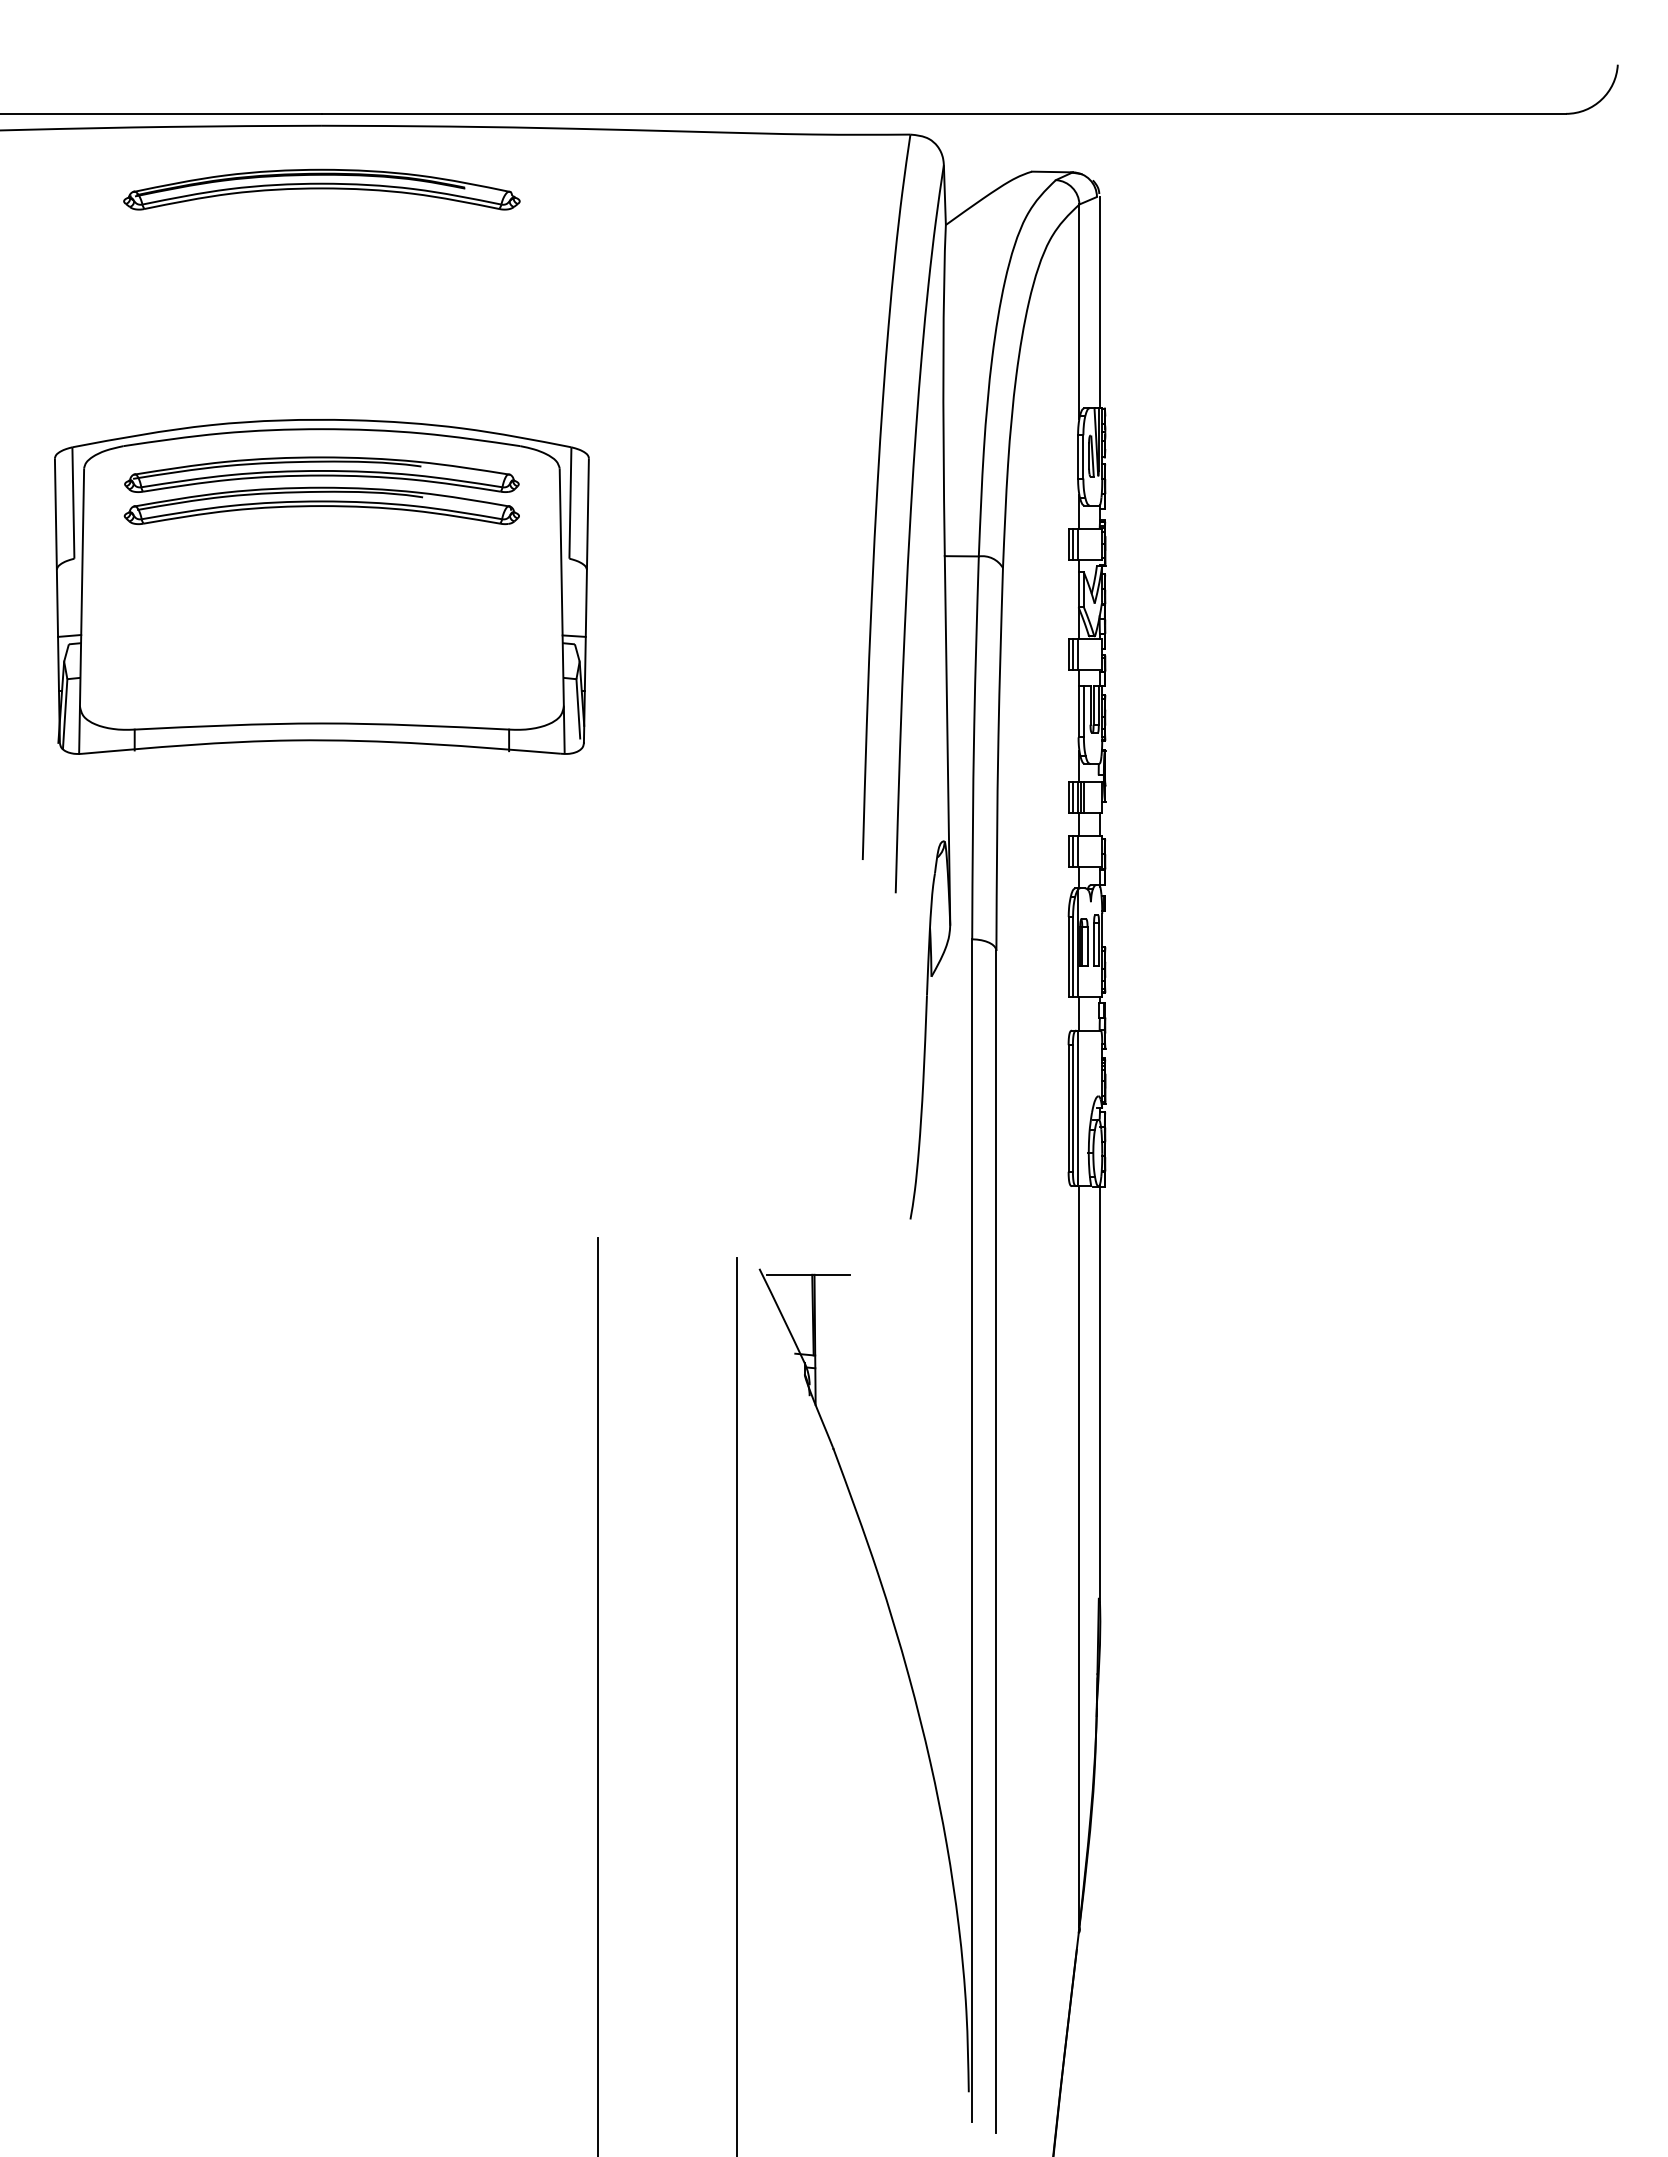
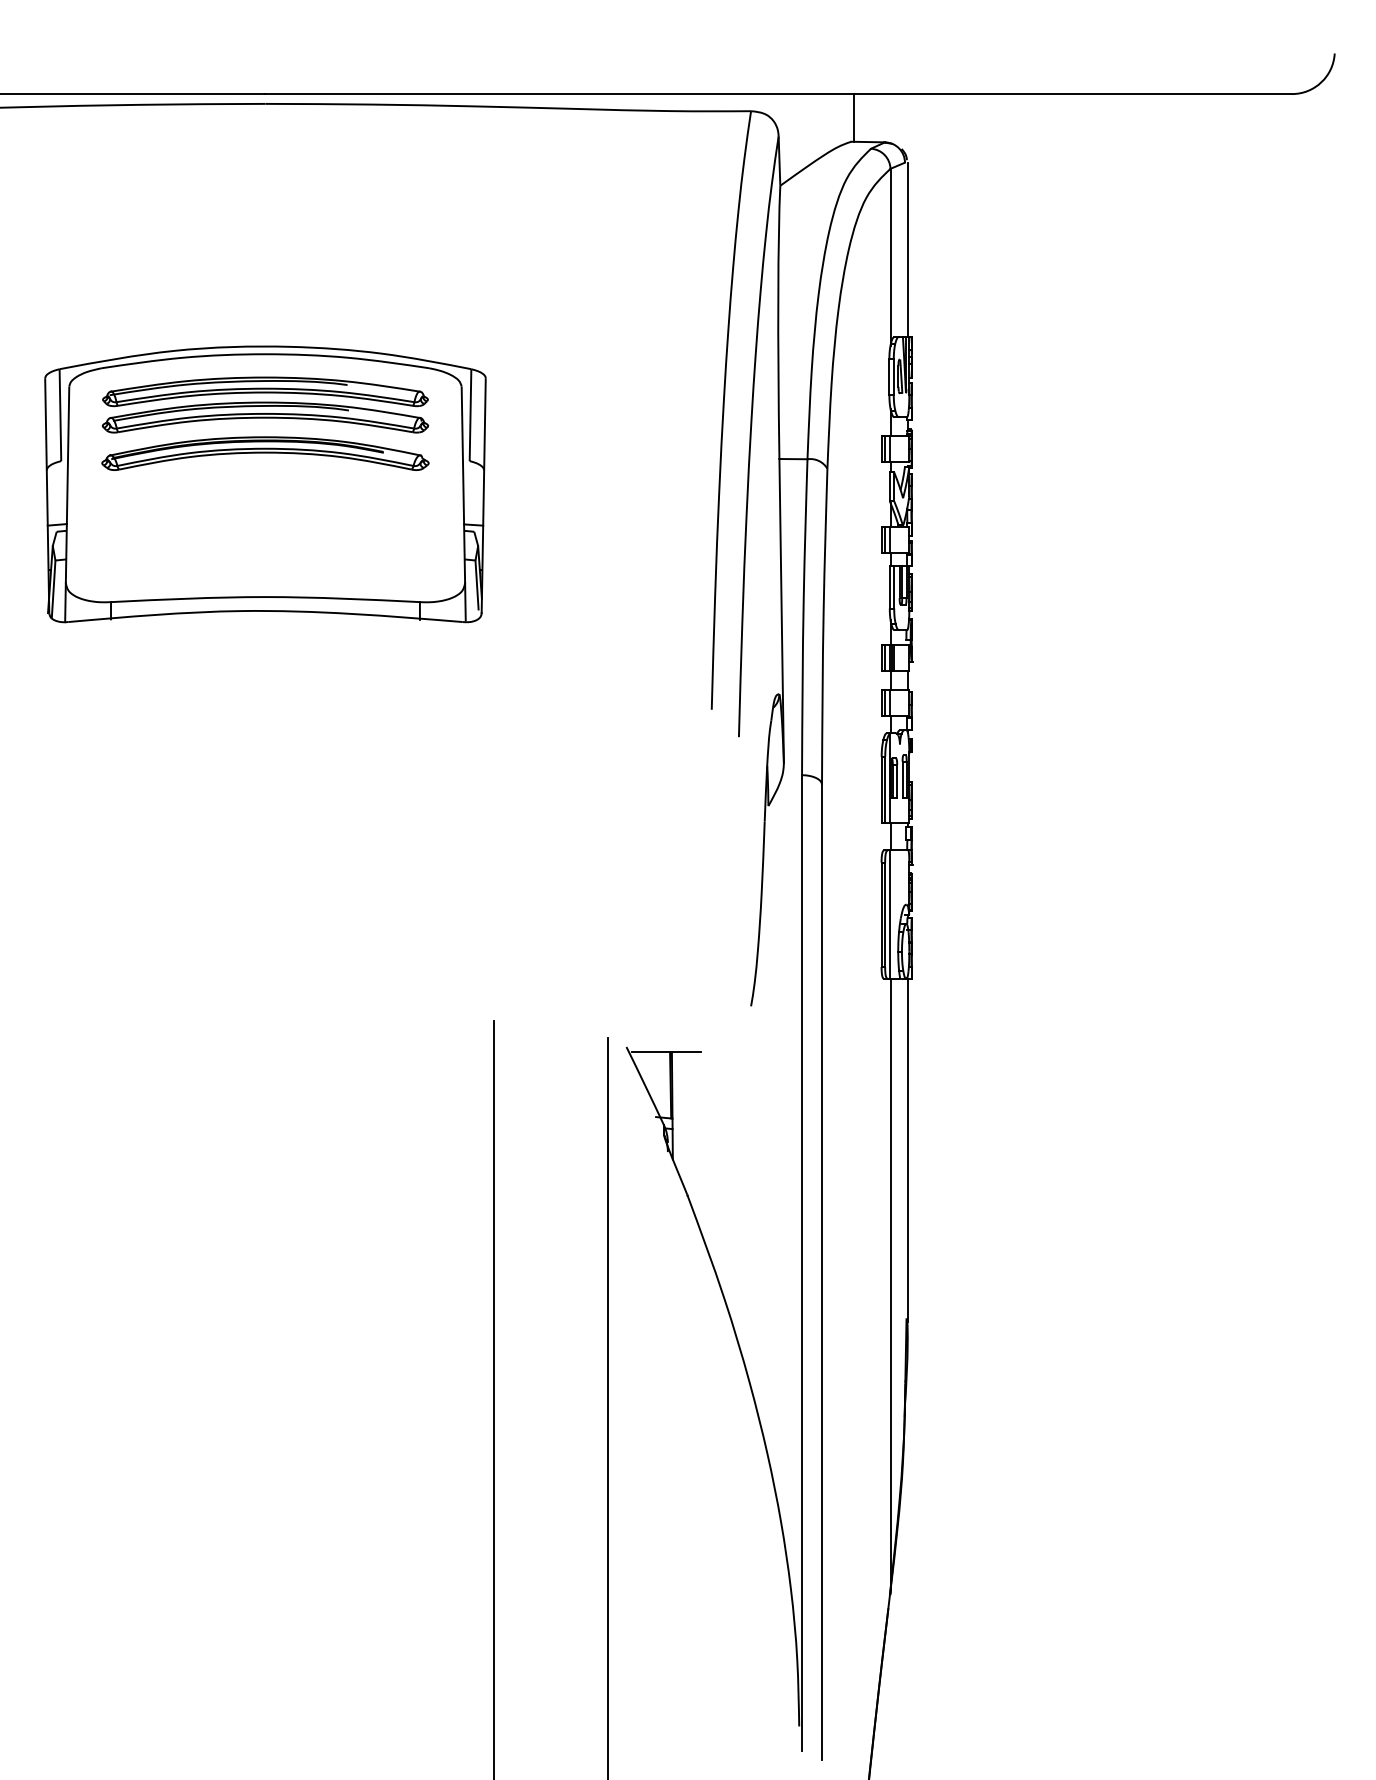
line: (1035, 142) -> (854, 117), added
part: (321, 189) -> (265, 453), moved

